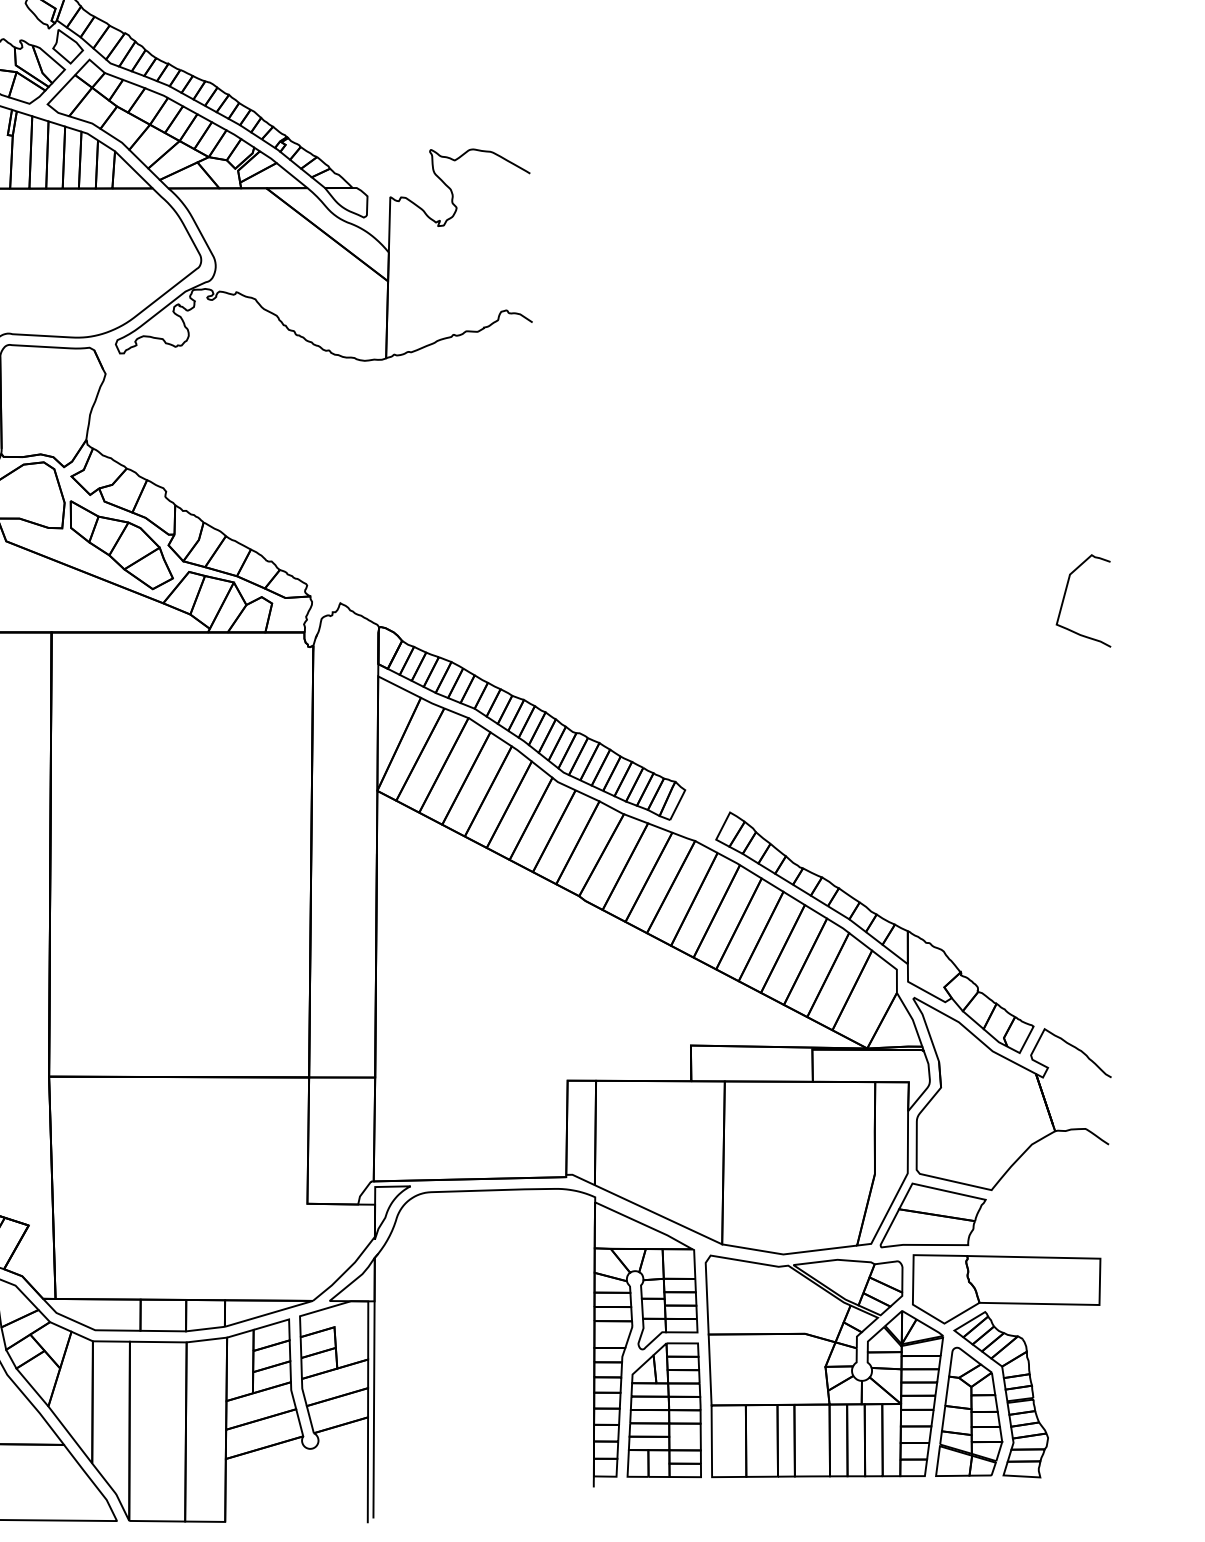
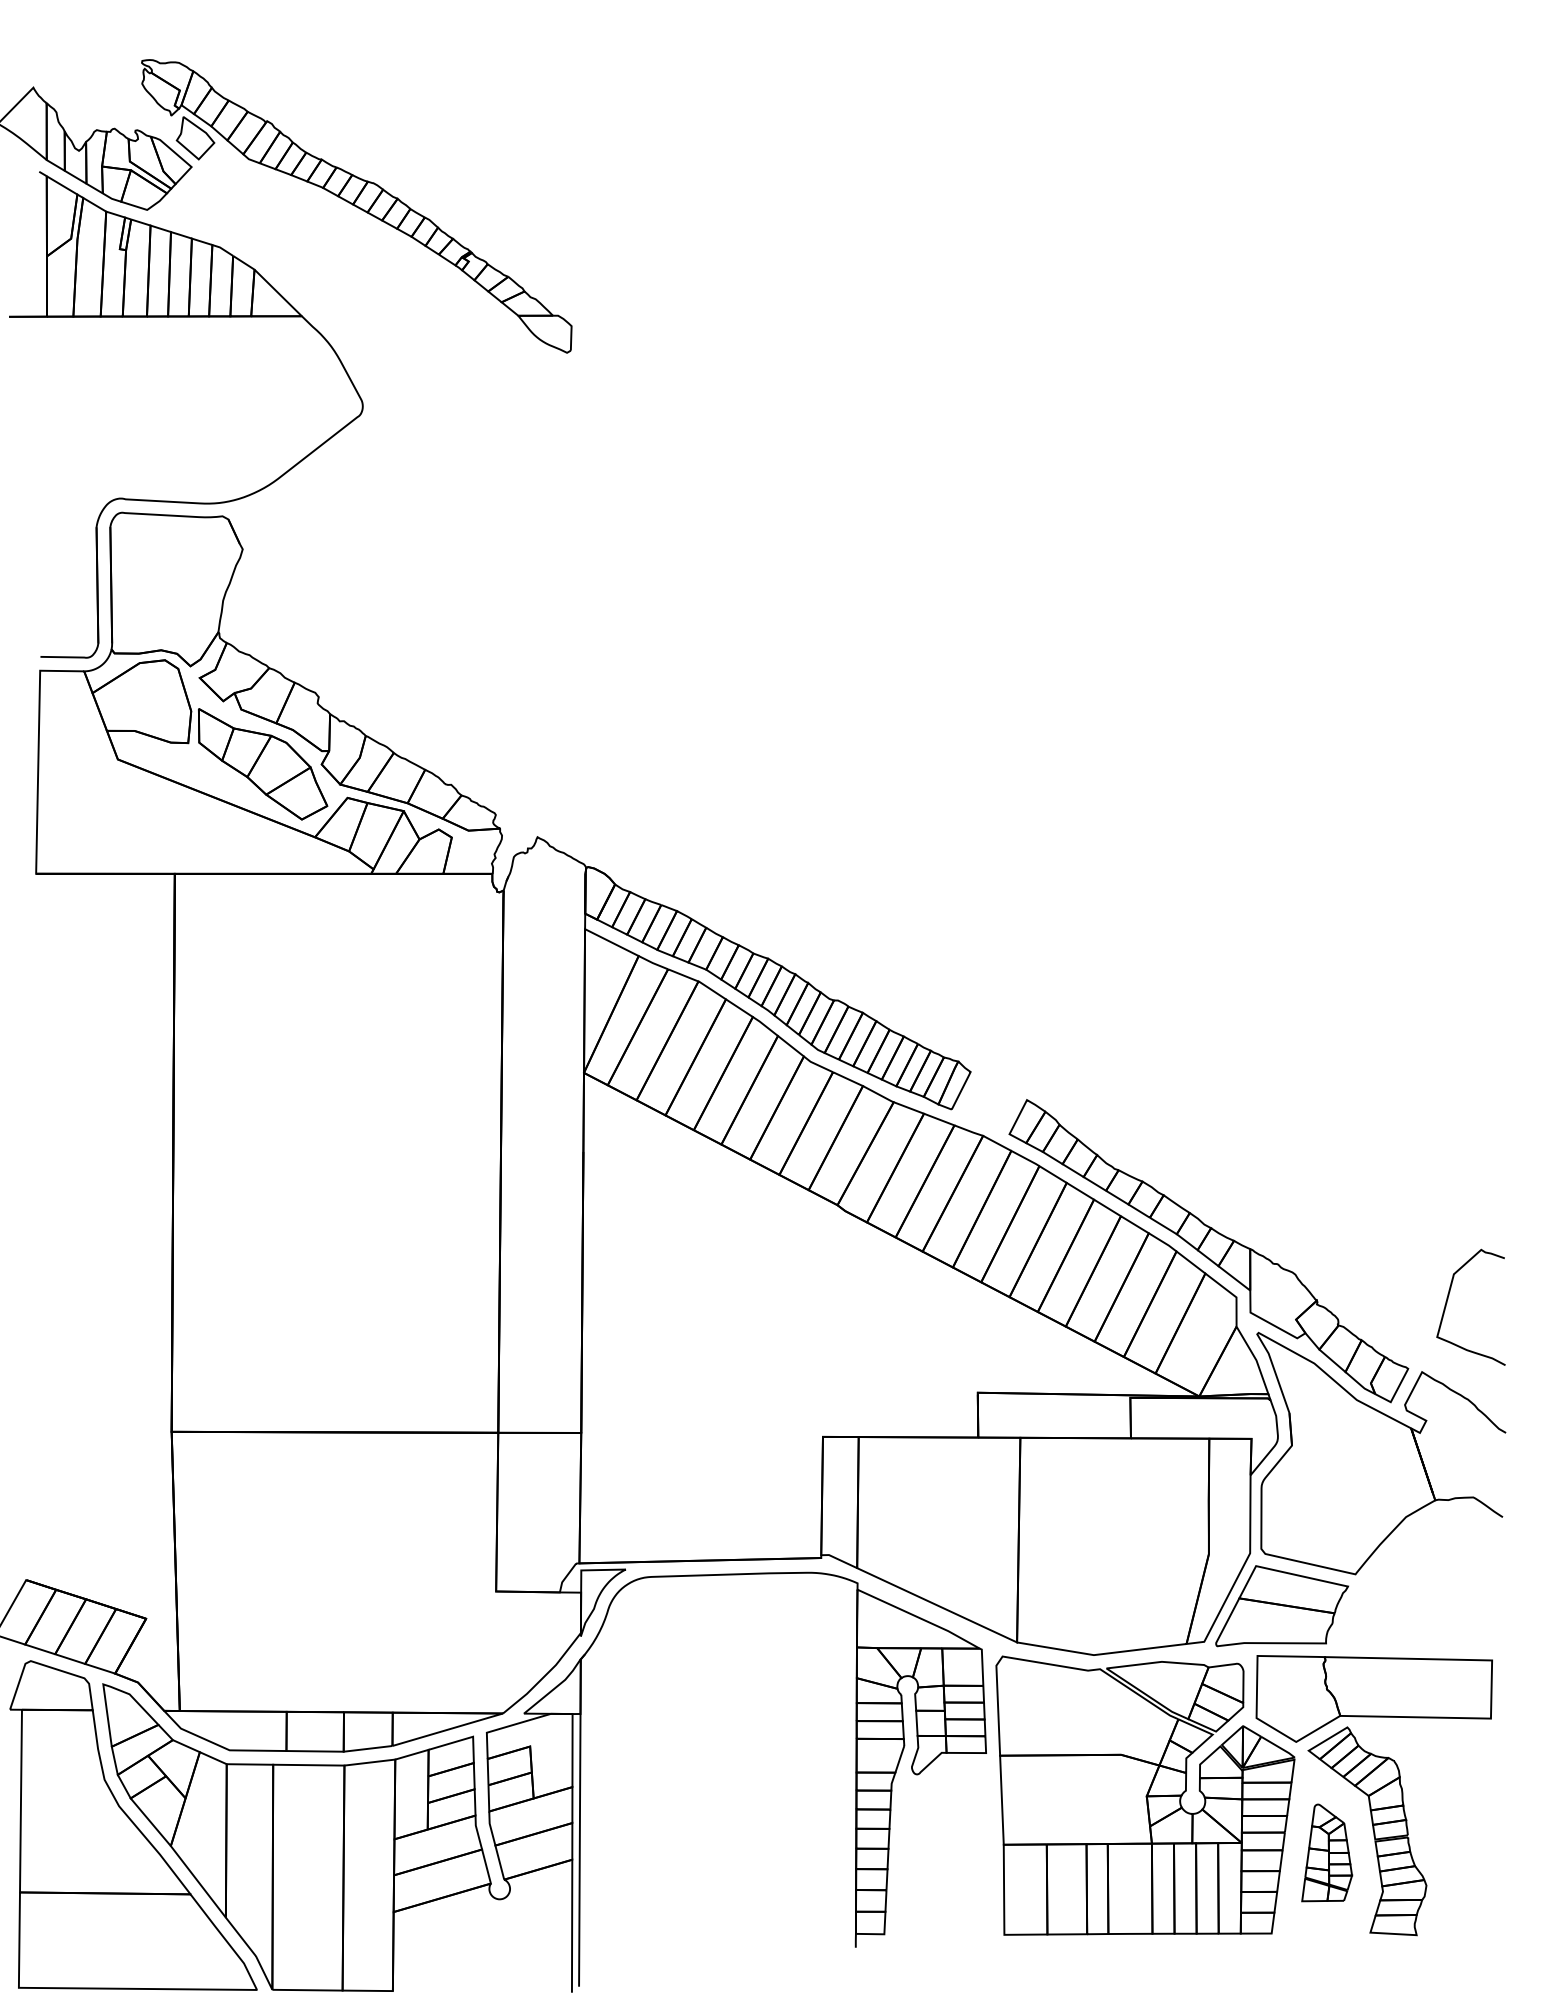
part: (289, 210) -> (473, 343), removed
curve: (1065, 594) -> (1448, 1299), moved
part: (664, 1410) -> (944, 1850), removed
part: (968, 1411) -> (1326, 1852), size x0.6

